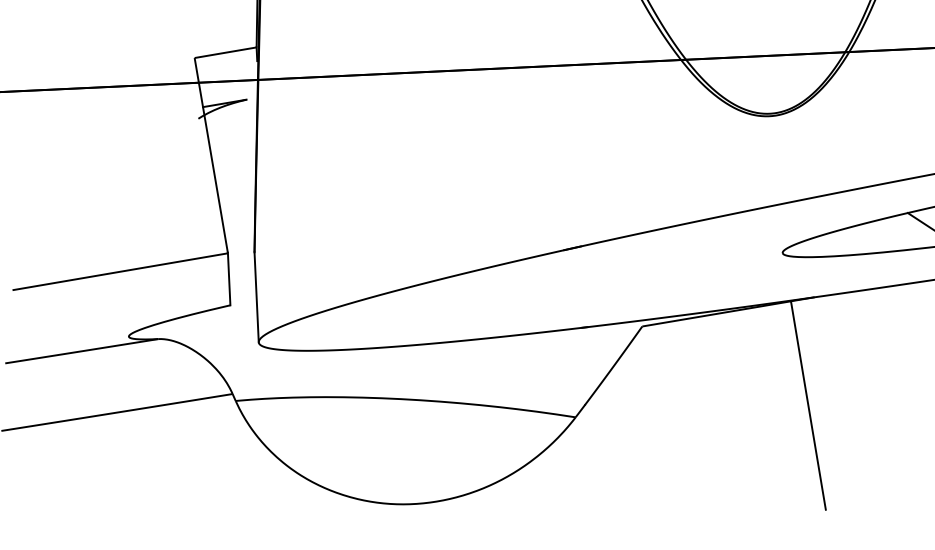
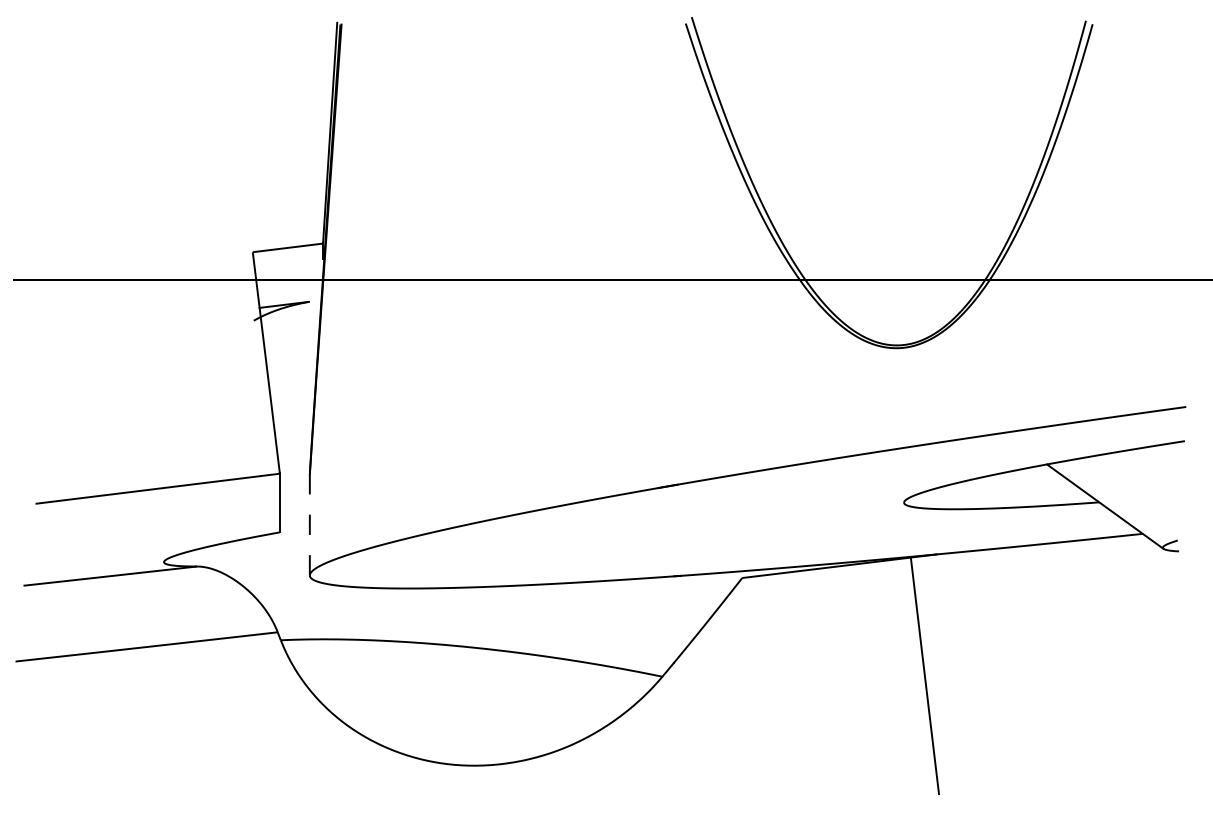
line: (256, 297) -> (309, 524), solid -> dashed

